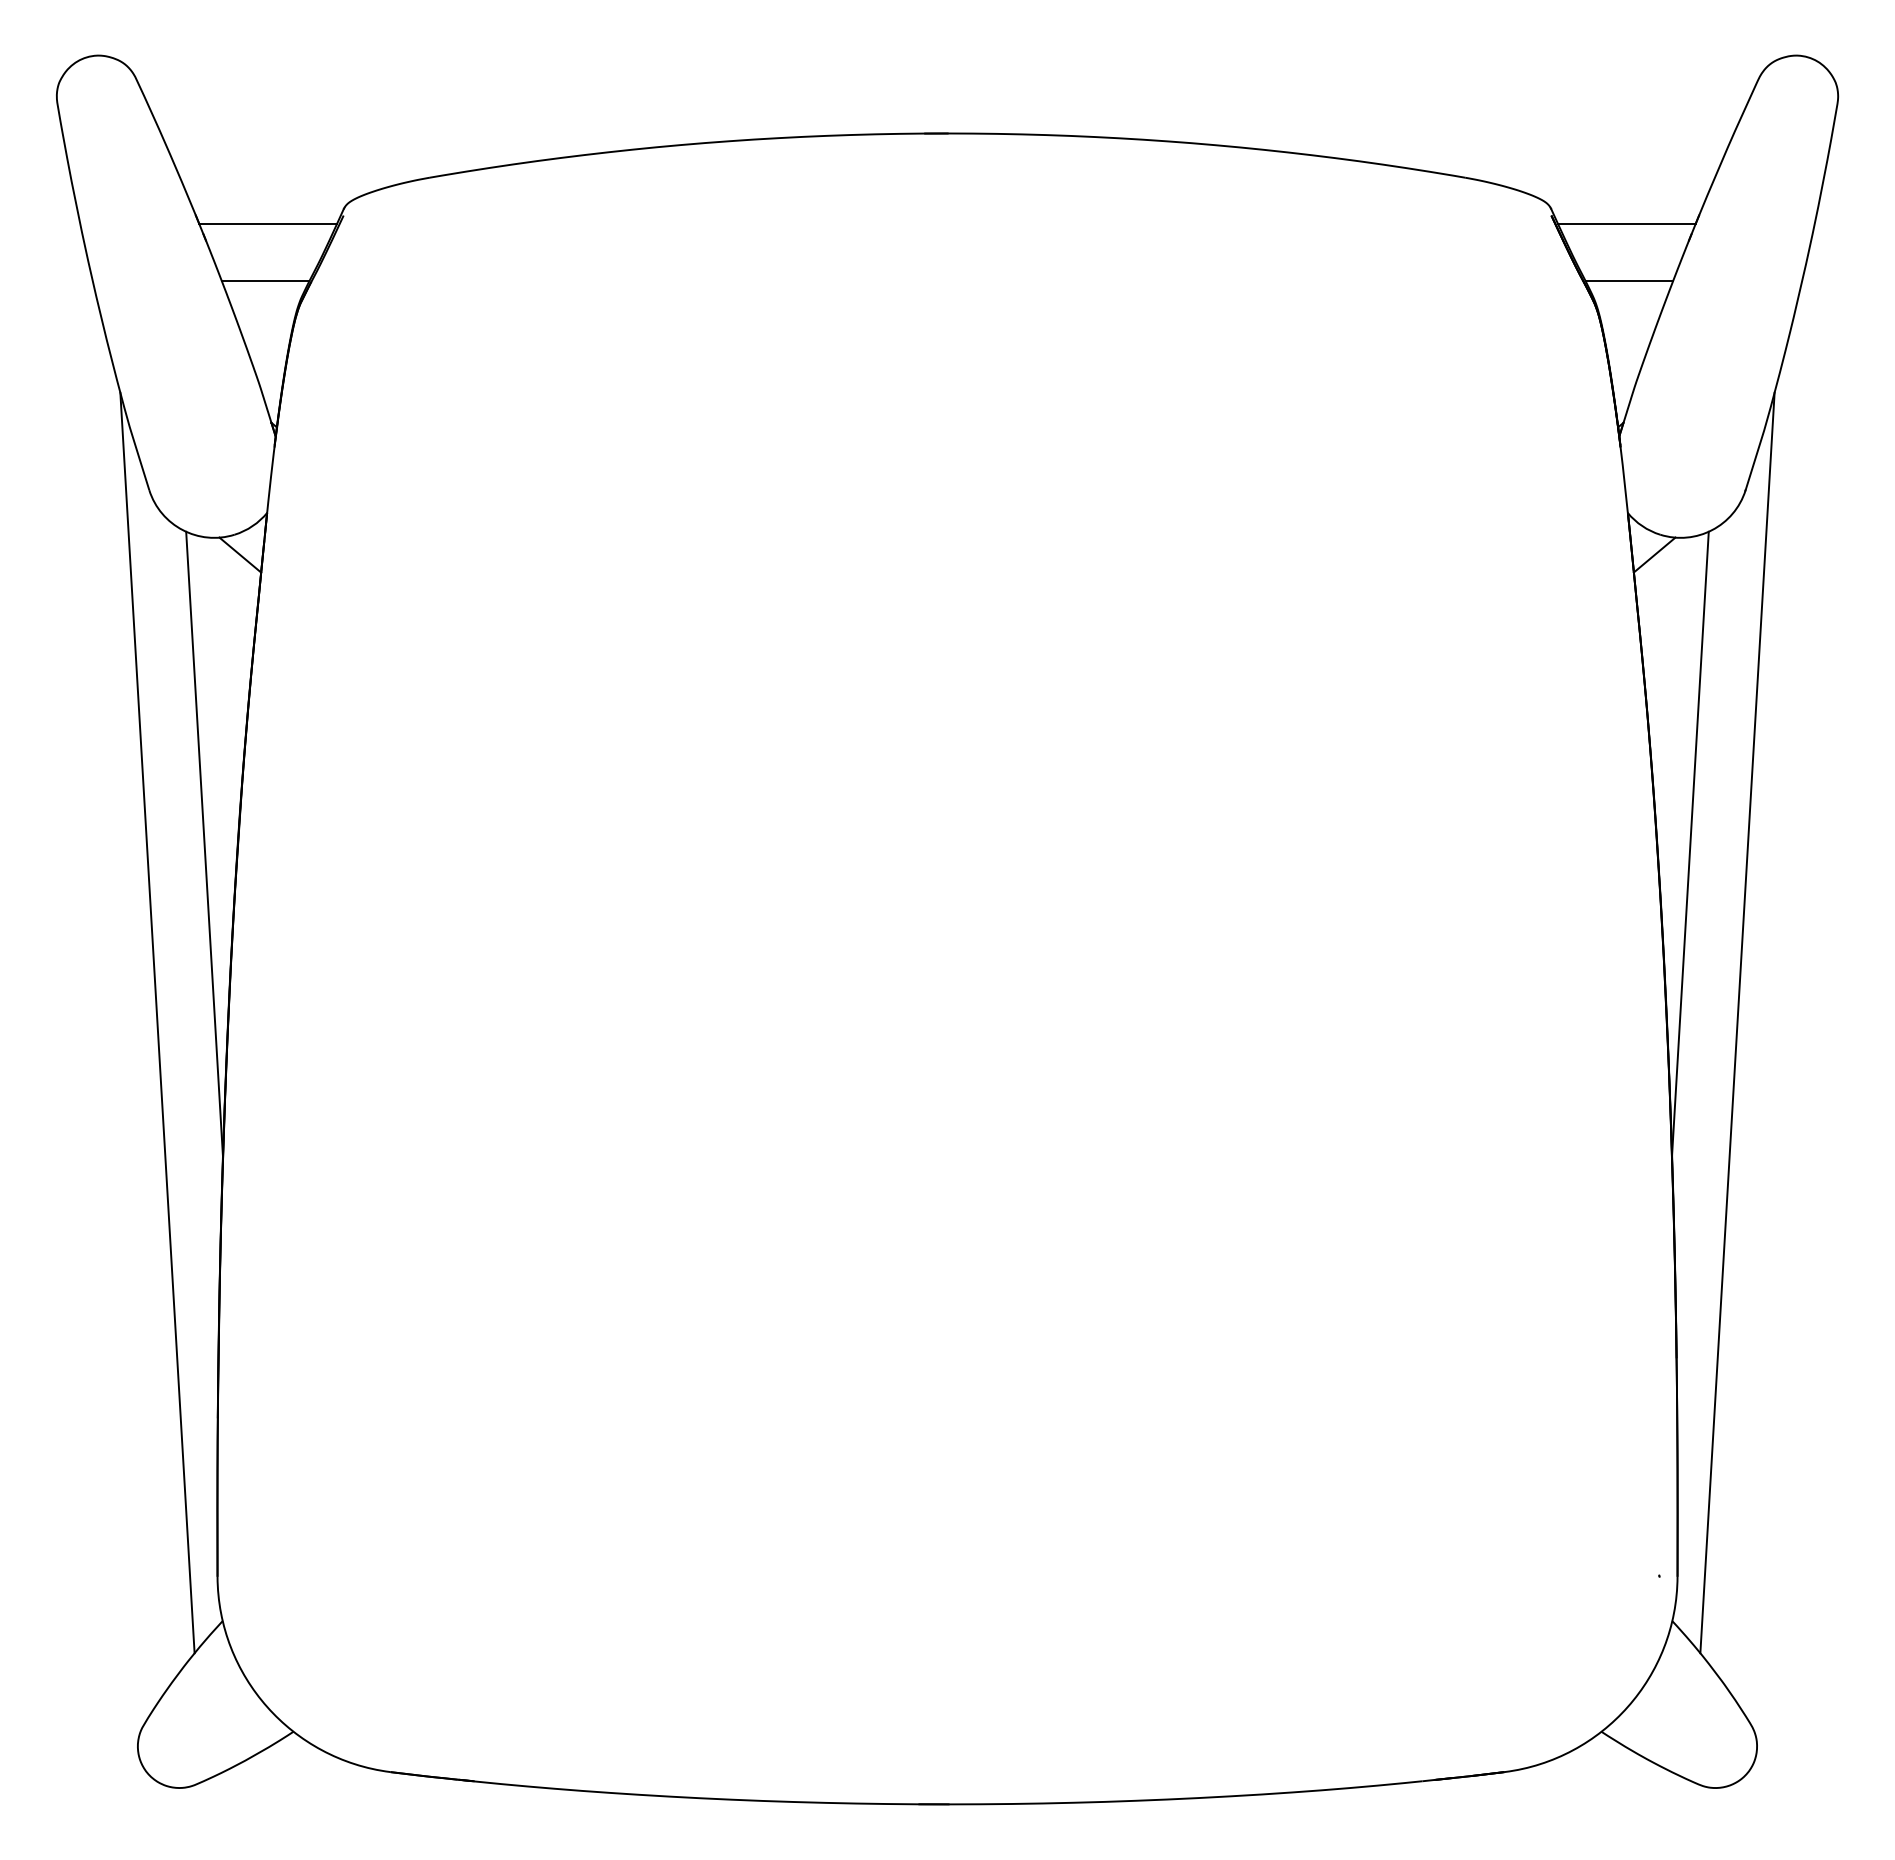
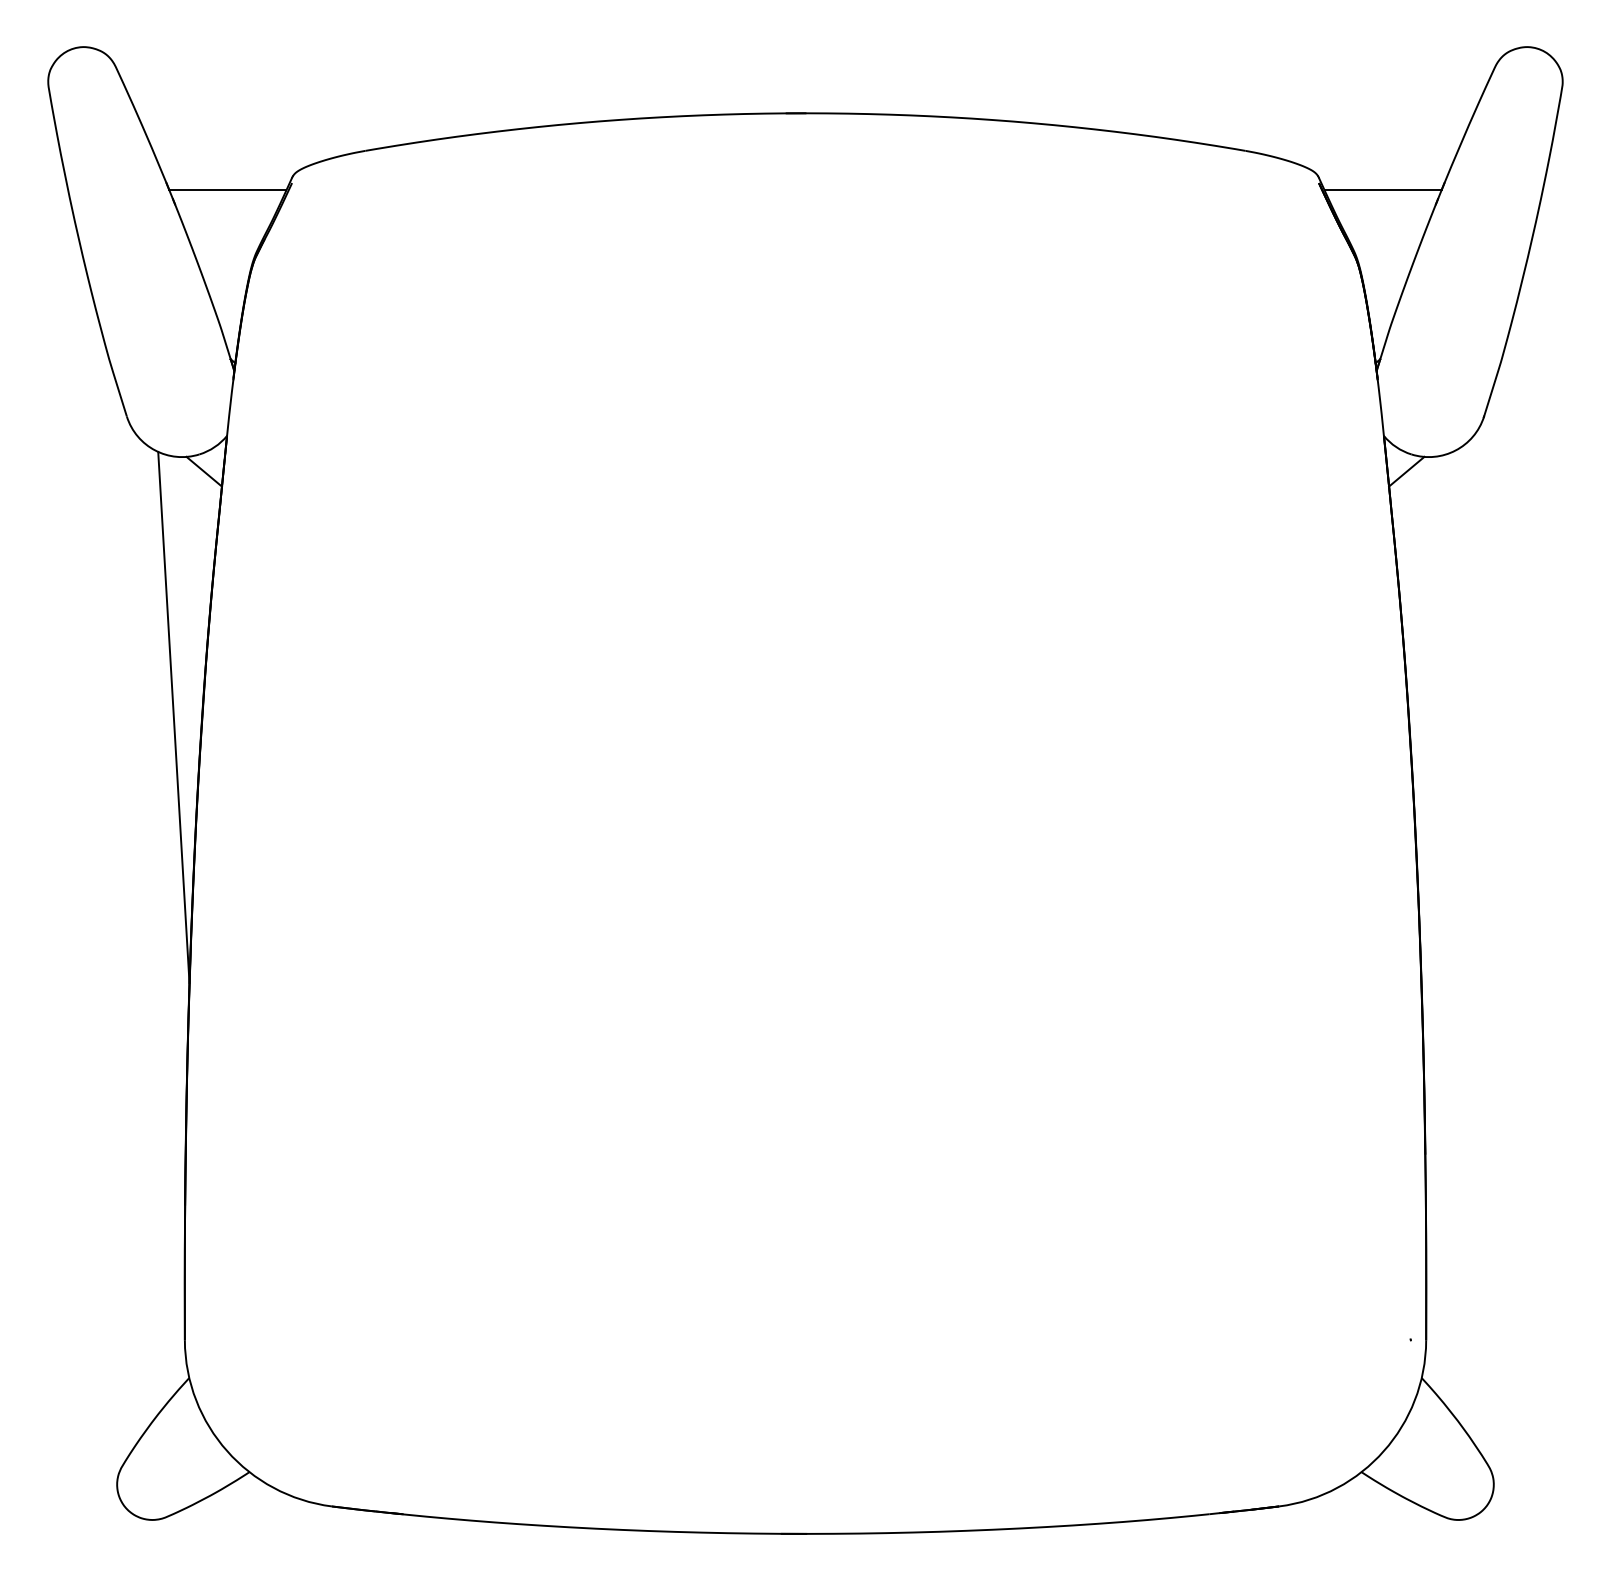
line: (265, 281) -> (225, 239), removed
line: (1628, 281) -> (1384, 239), removed
line: (1690, 843) -> (1437, 716), removed
line: (157, 1022) -> (133, 869), removed
line: (1737, 1022) -> (1477, 869), removed

